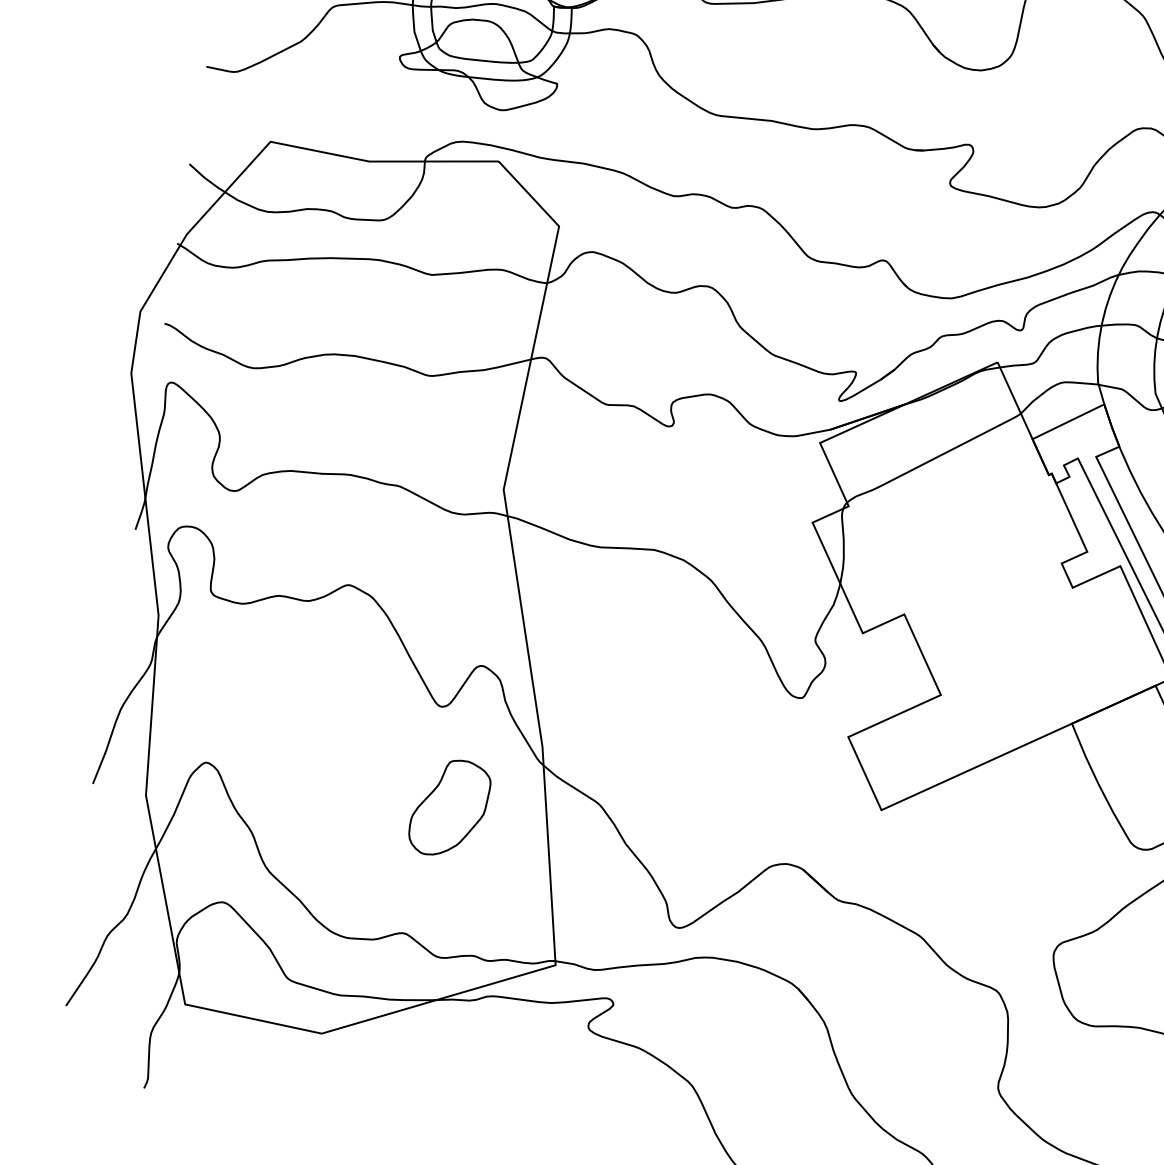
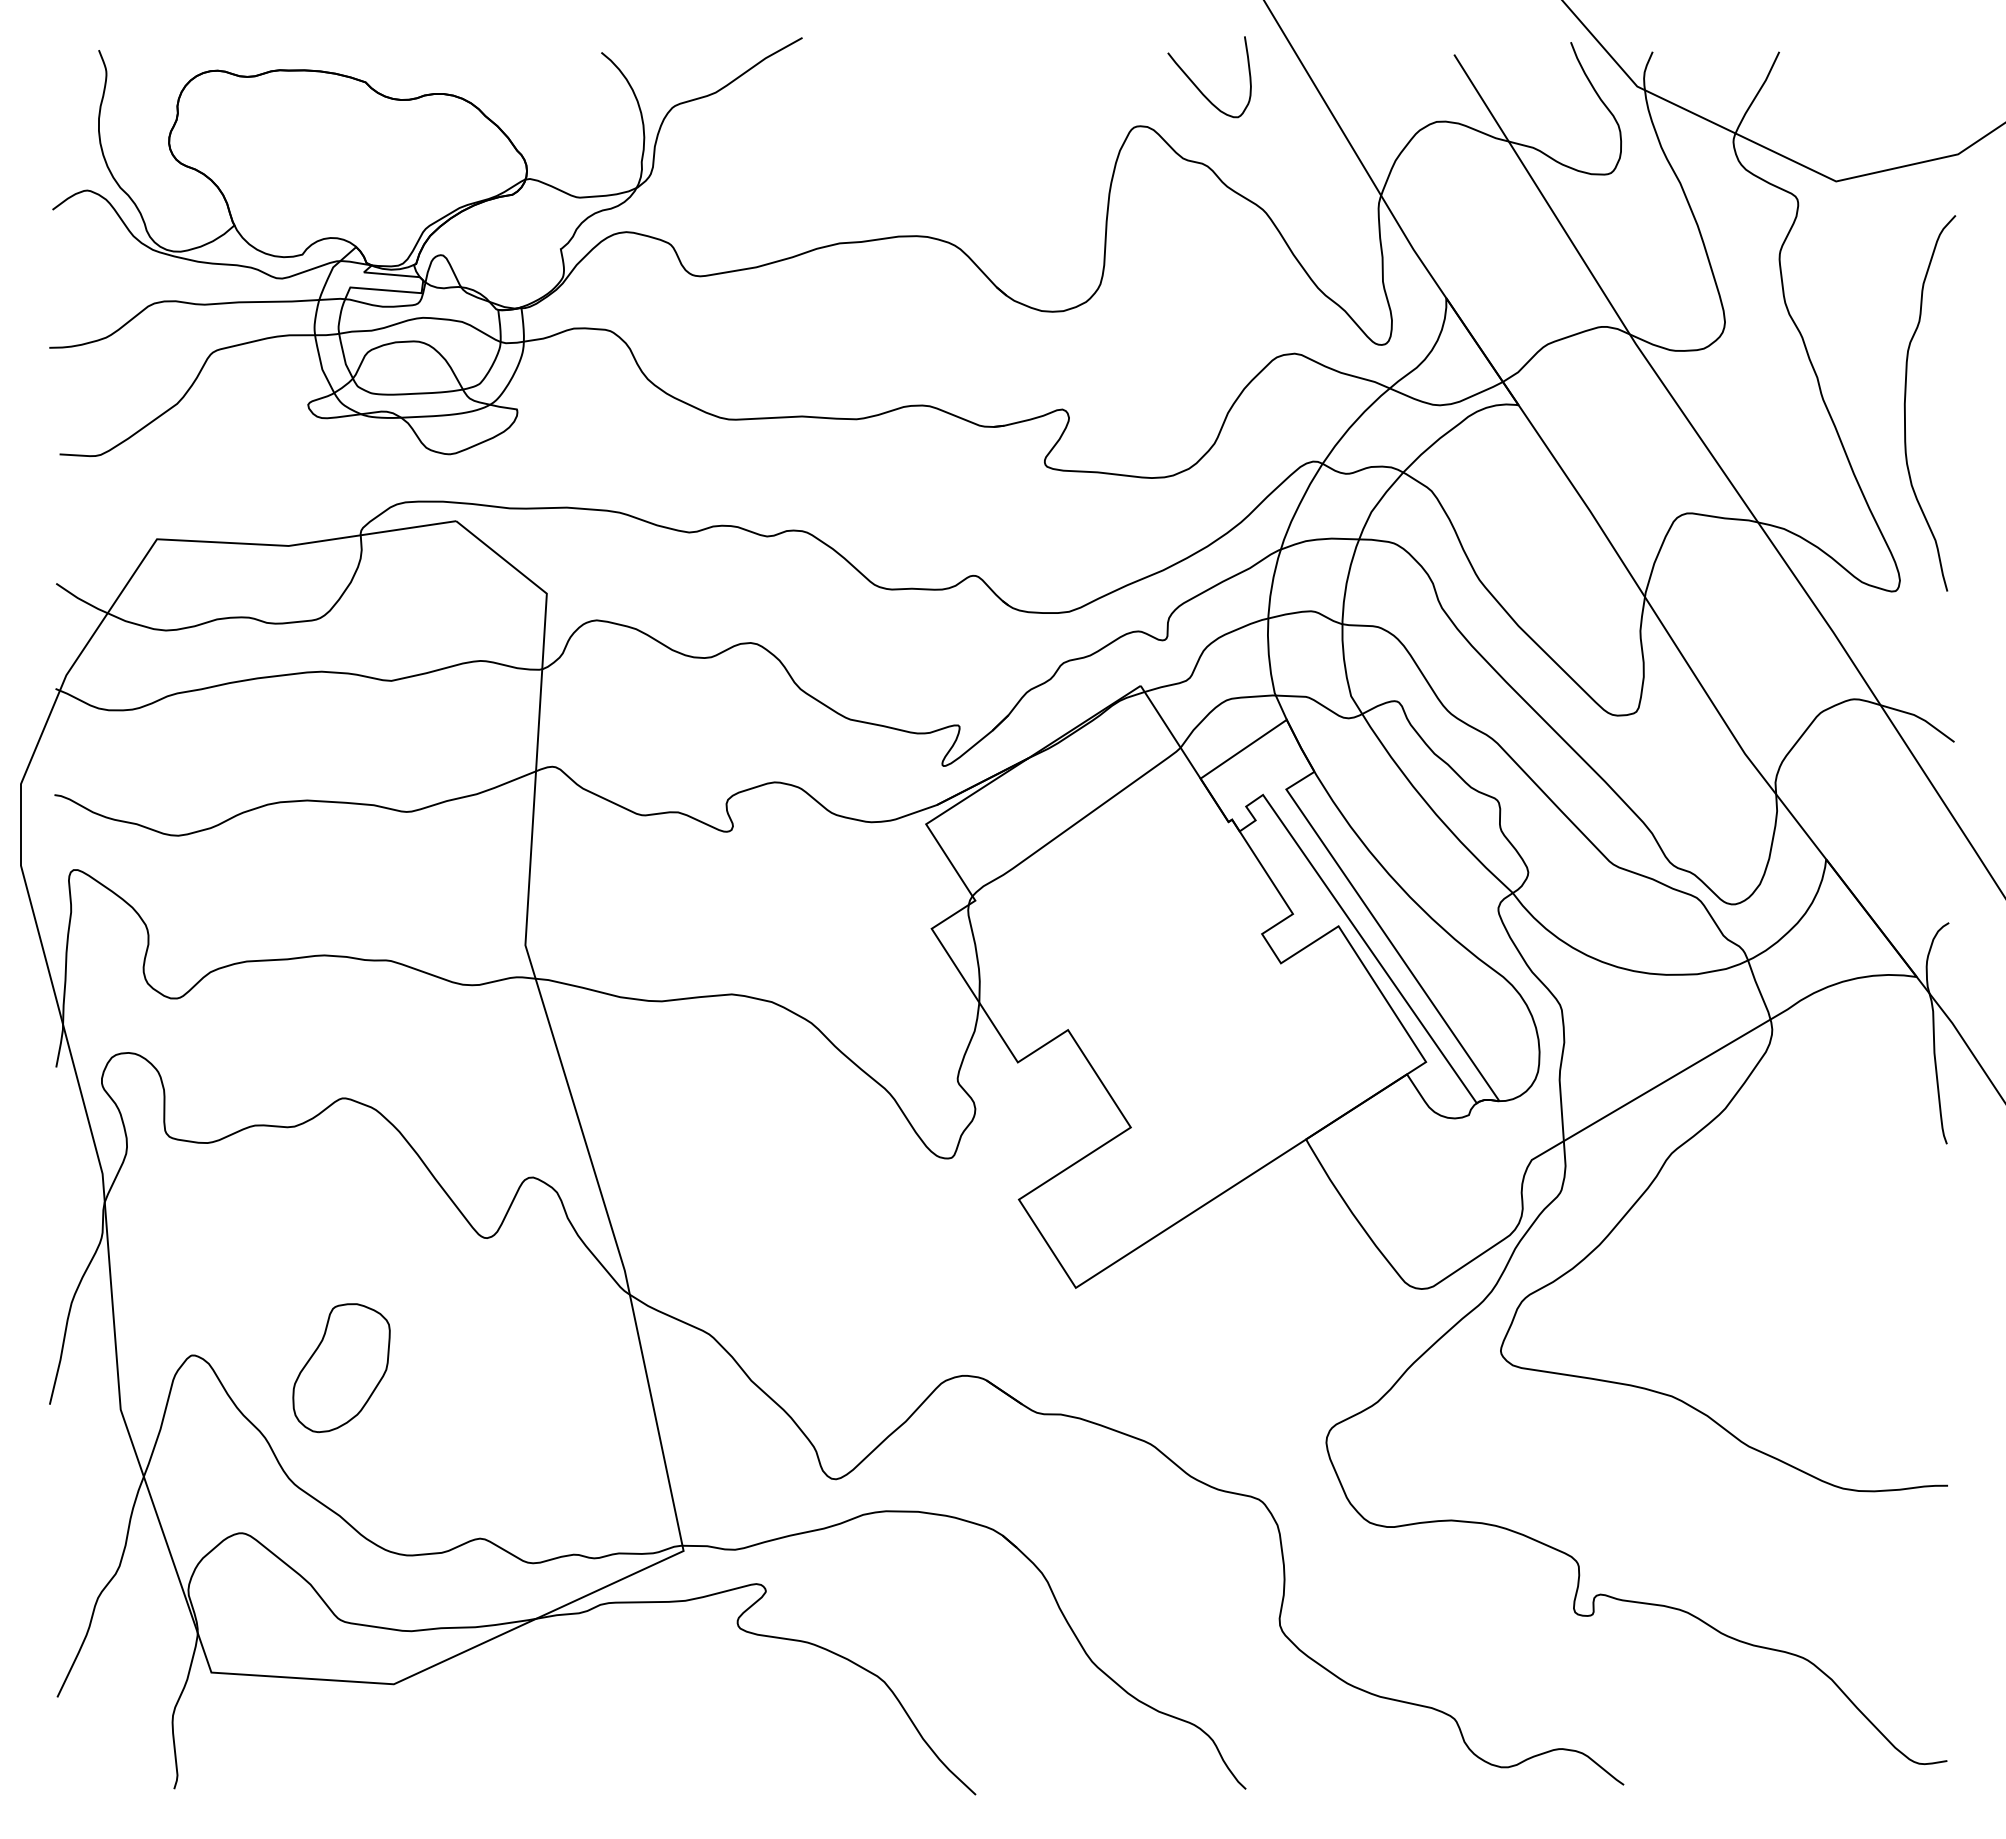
part: (449, 808) -> (341, 1368), moved

